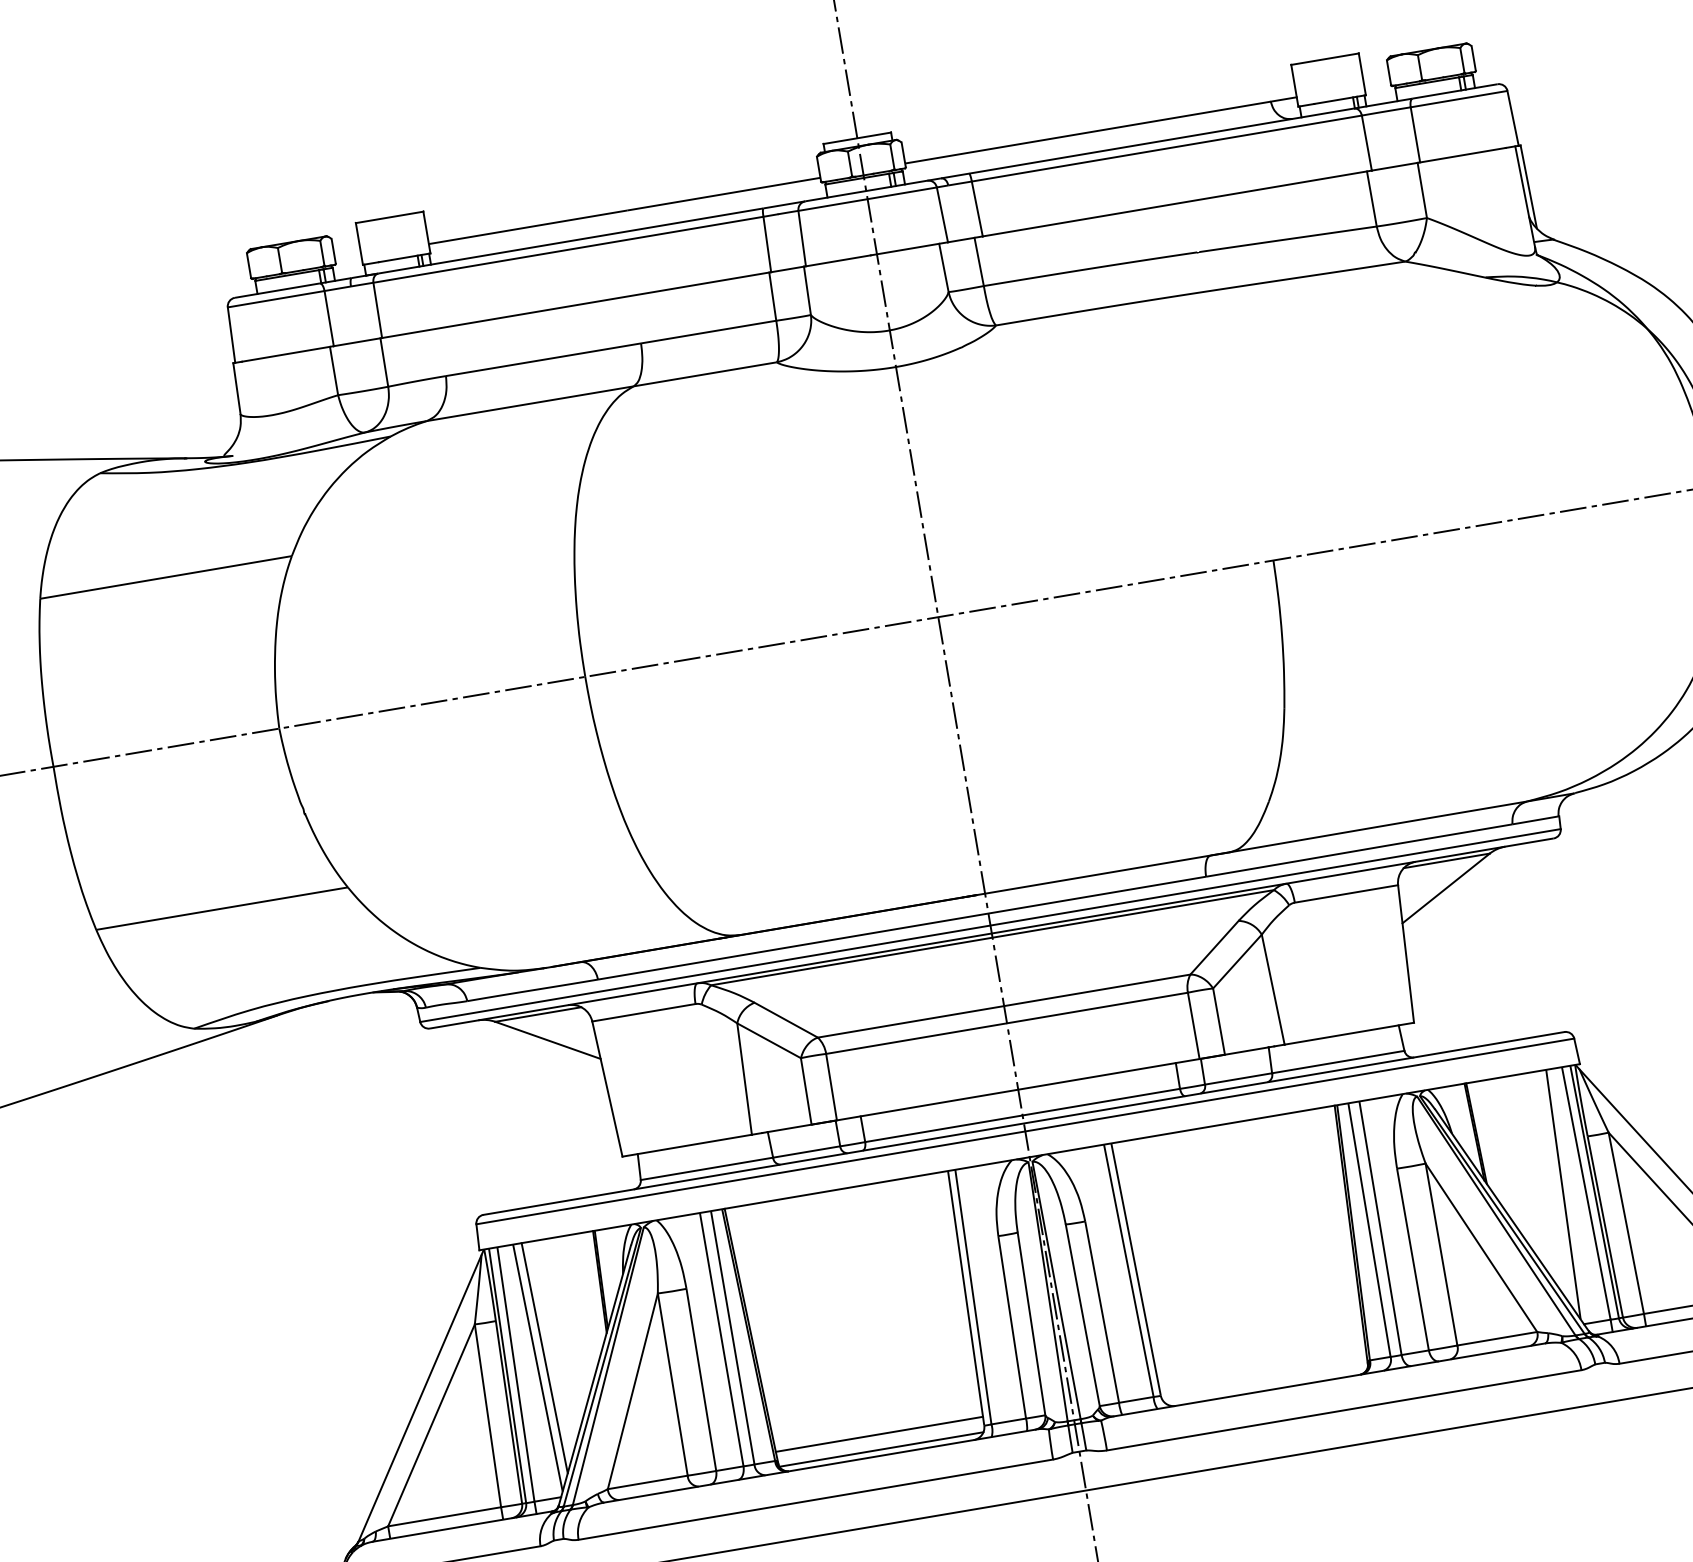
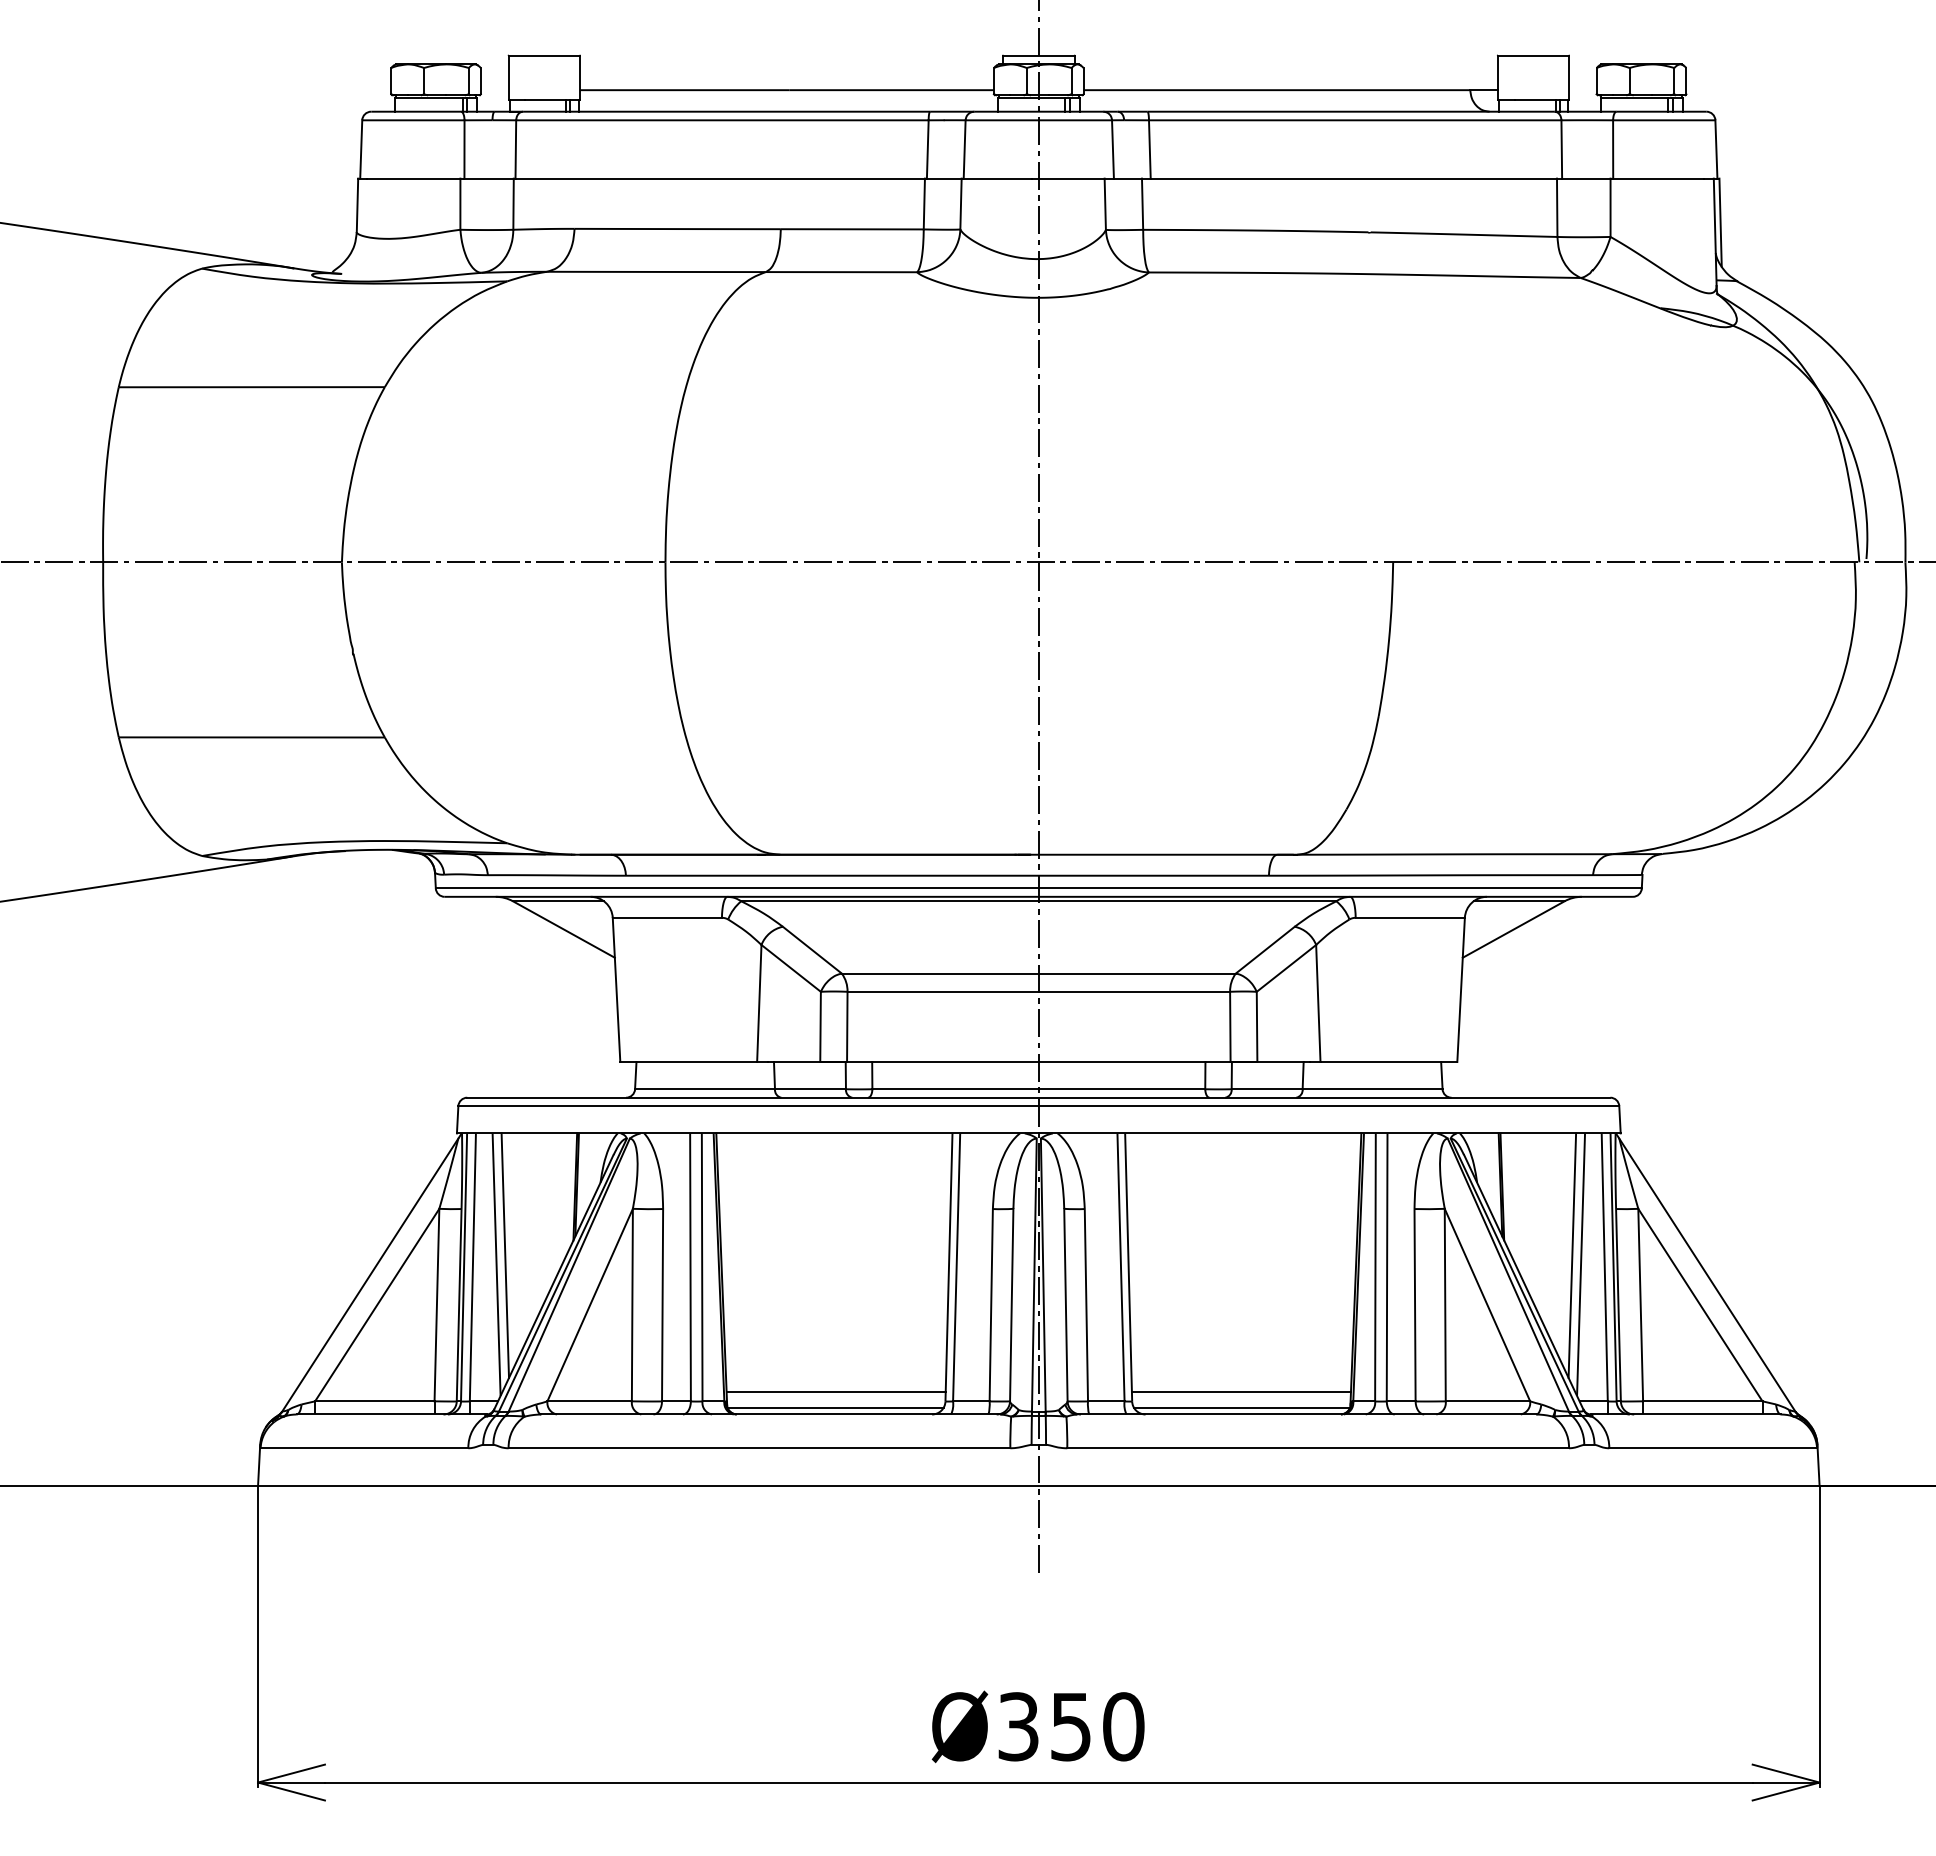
line: (1553, 1187) -> (1572, 1255), added
line: (1261, 1369) -> (1240, 1392), added
line: (1265, 1384) -> (1241, 1408), added

